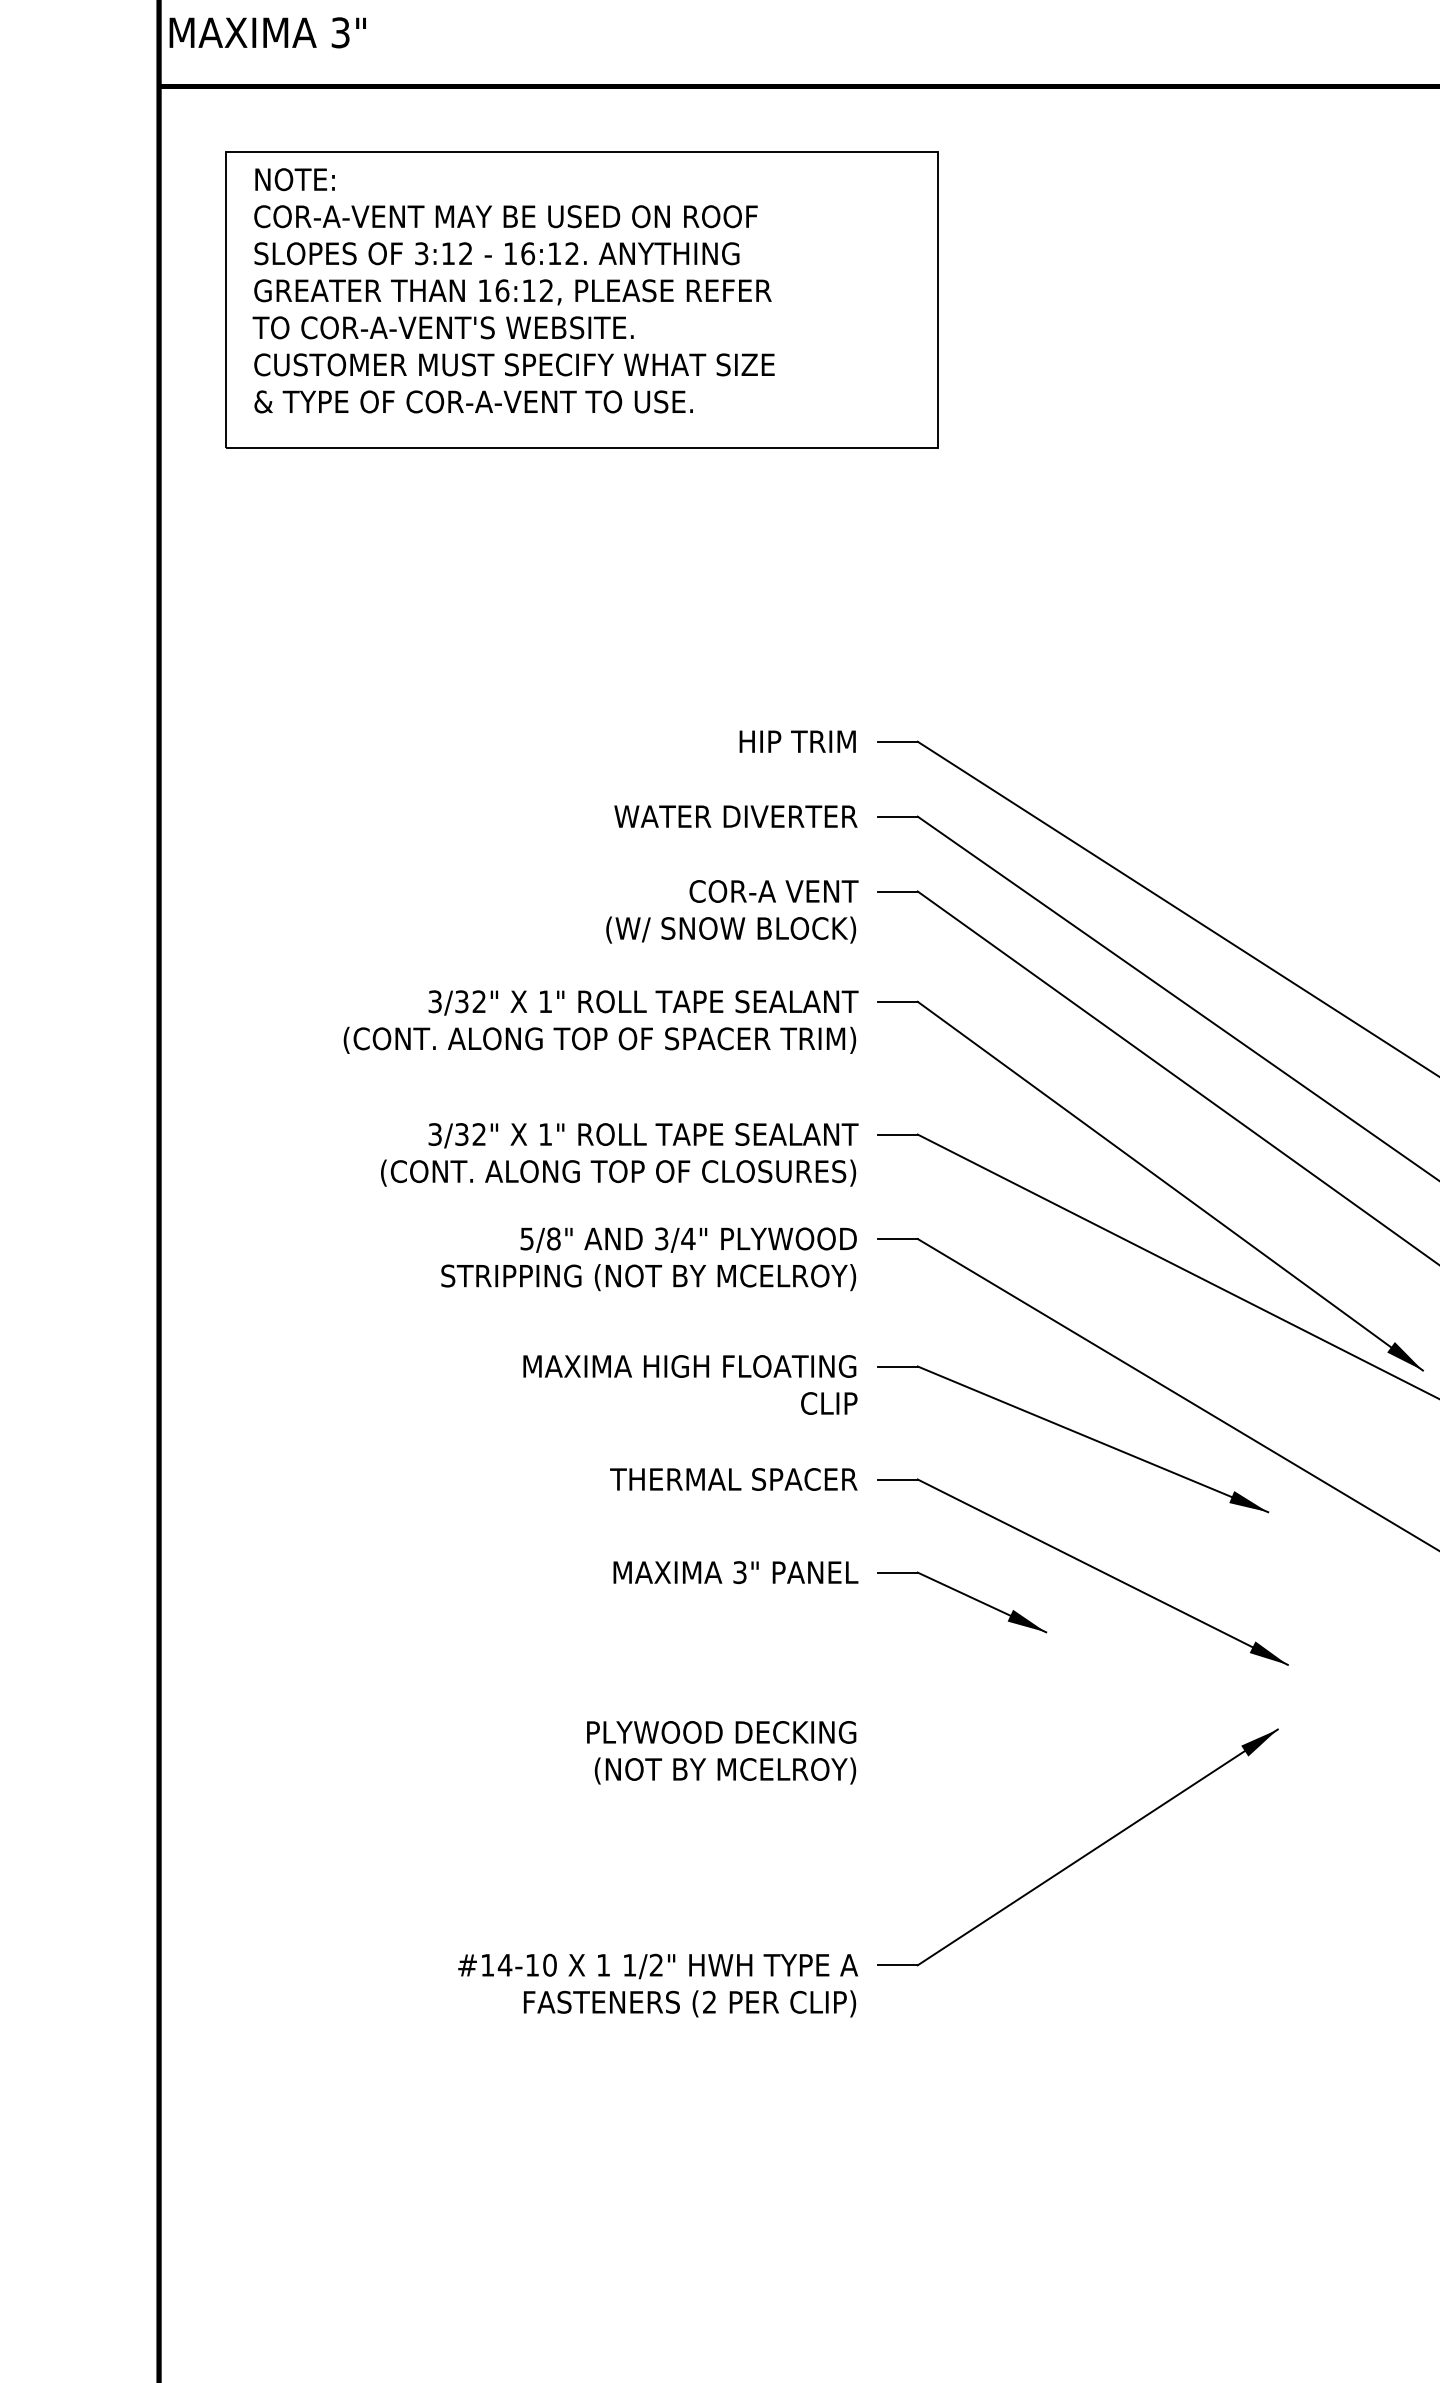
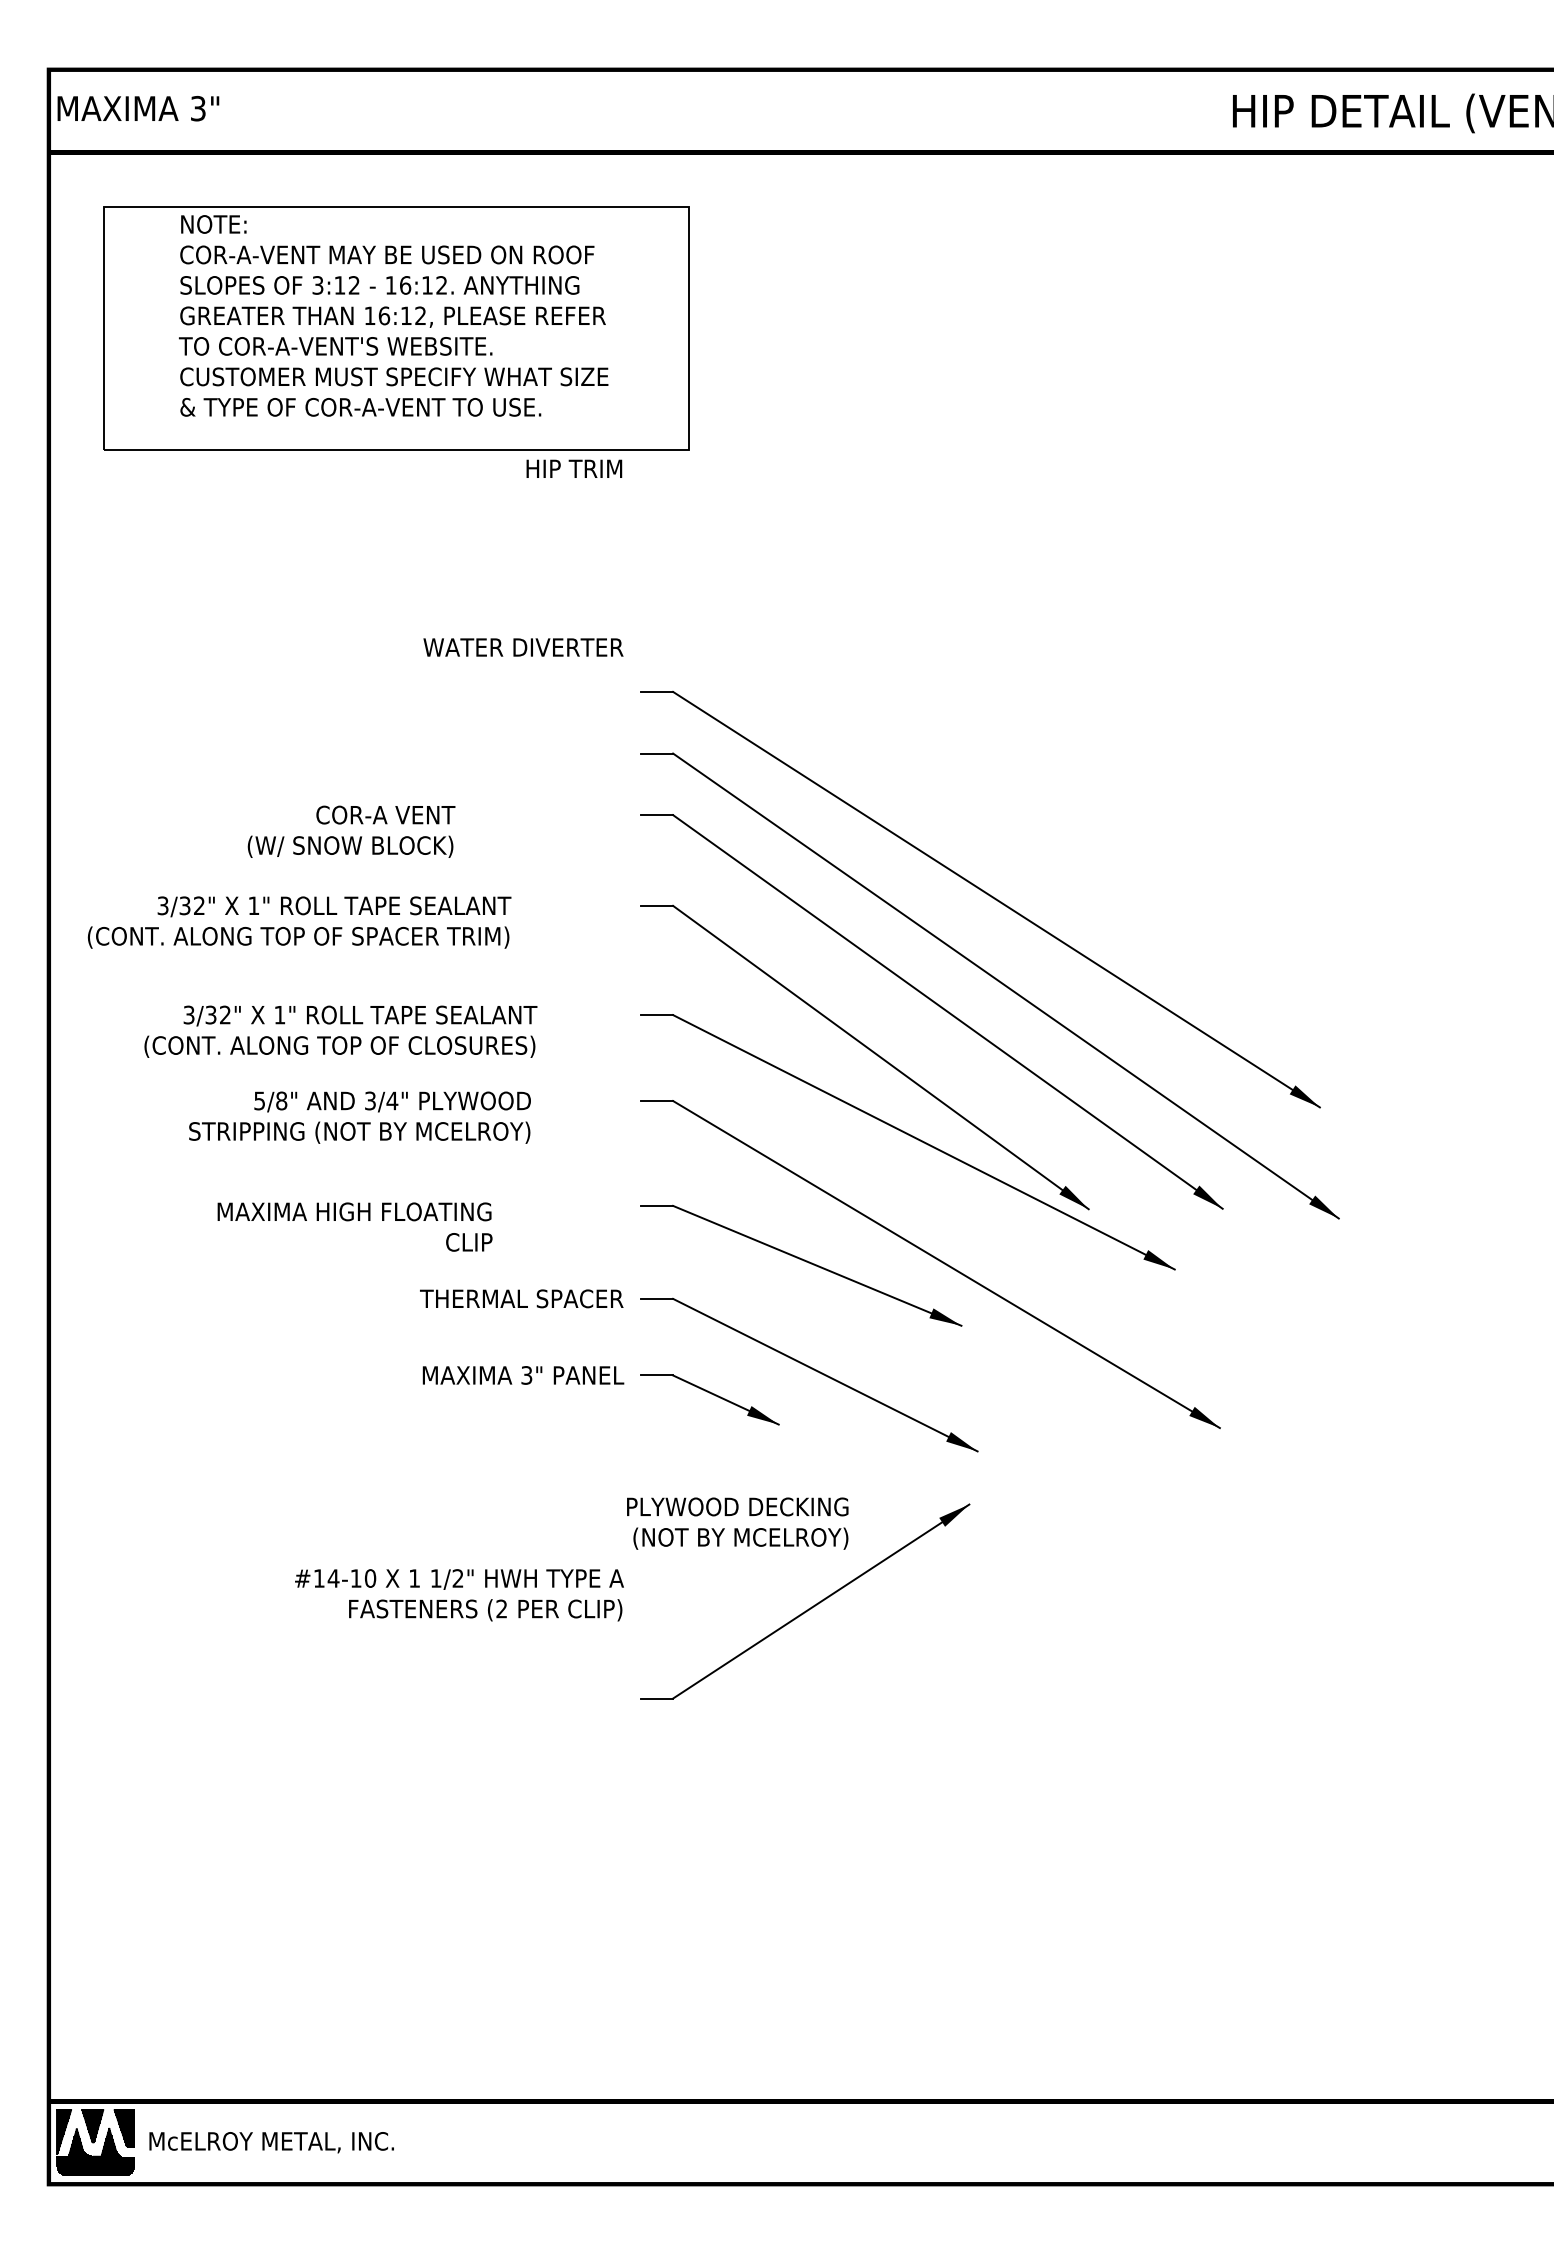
text: (513, 290) -> (393, 315), moved
text: (797, 741) -> (574, 468), moved
text: (735, 816) -> (523, 647), moved
text: (732, 911) -> (351, 831), moved
text: (601, 1022) -> (299, 922), moved
text: (619, 1154) -> (340, 1031), moved
text: (648, 1259) -> (359, 1117), moved
text: (689, 1384) -> (354, 1226), moved
text: (721, 1752) -> (737, 1523), moved
text: (658, 1985) -> (459, 1595), moved

